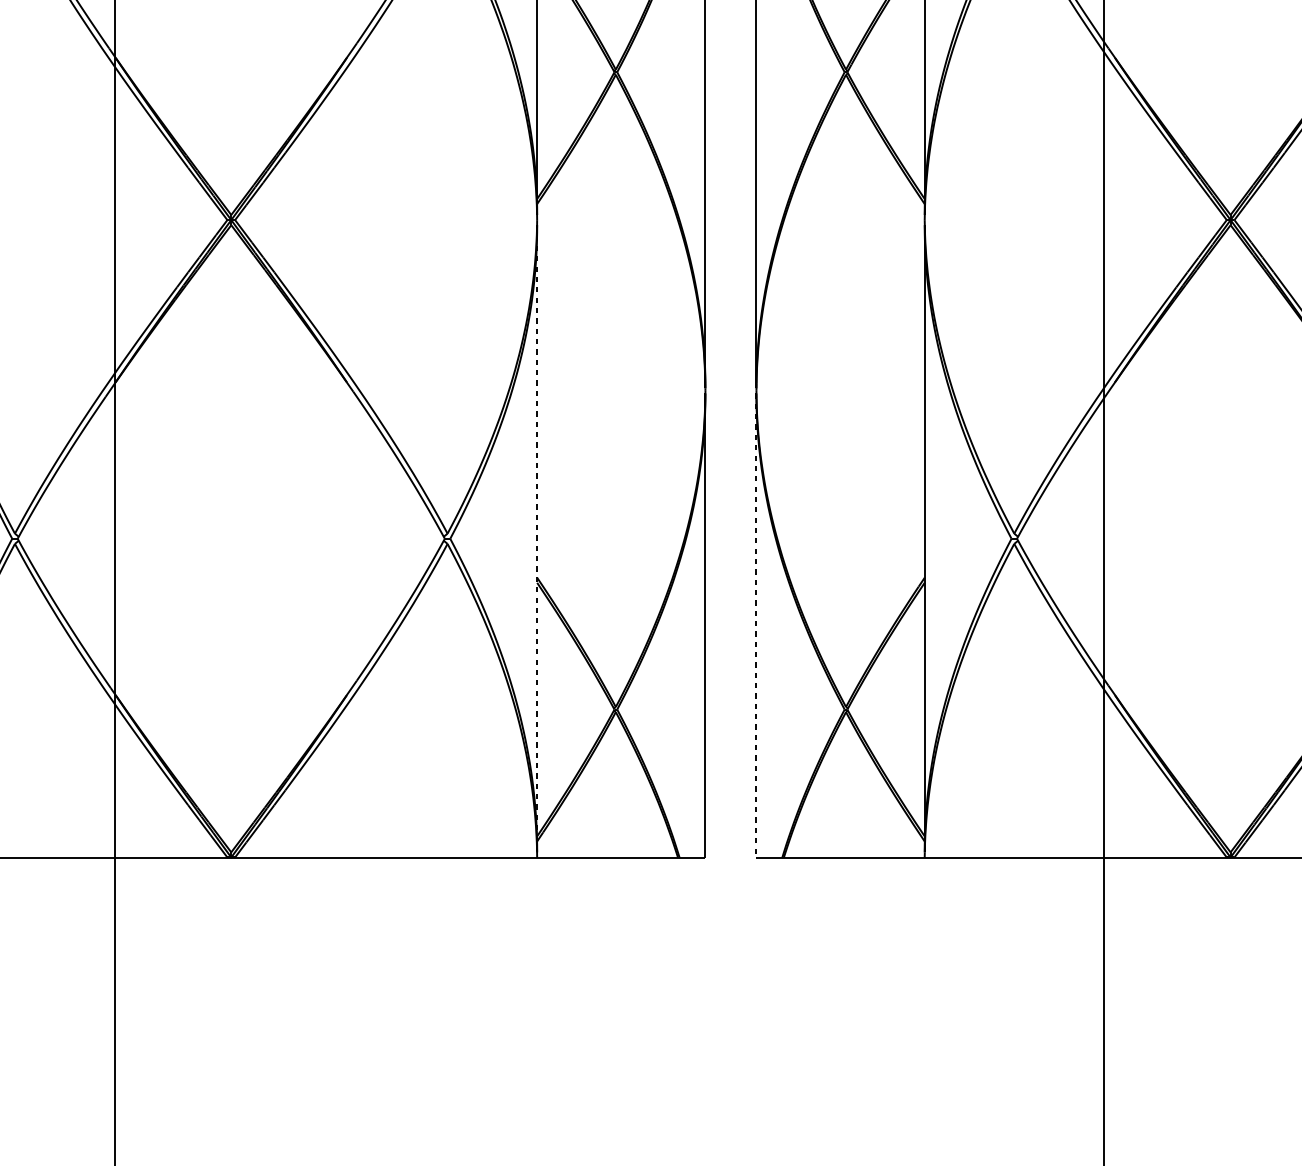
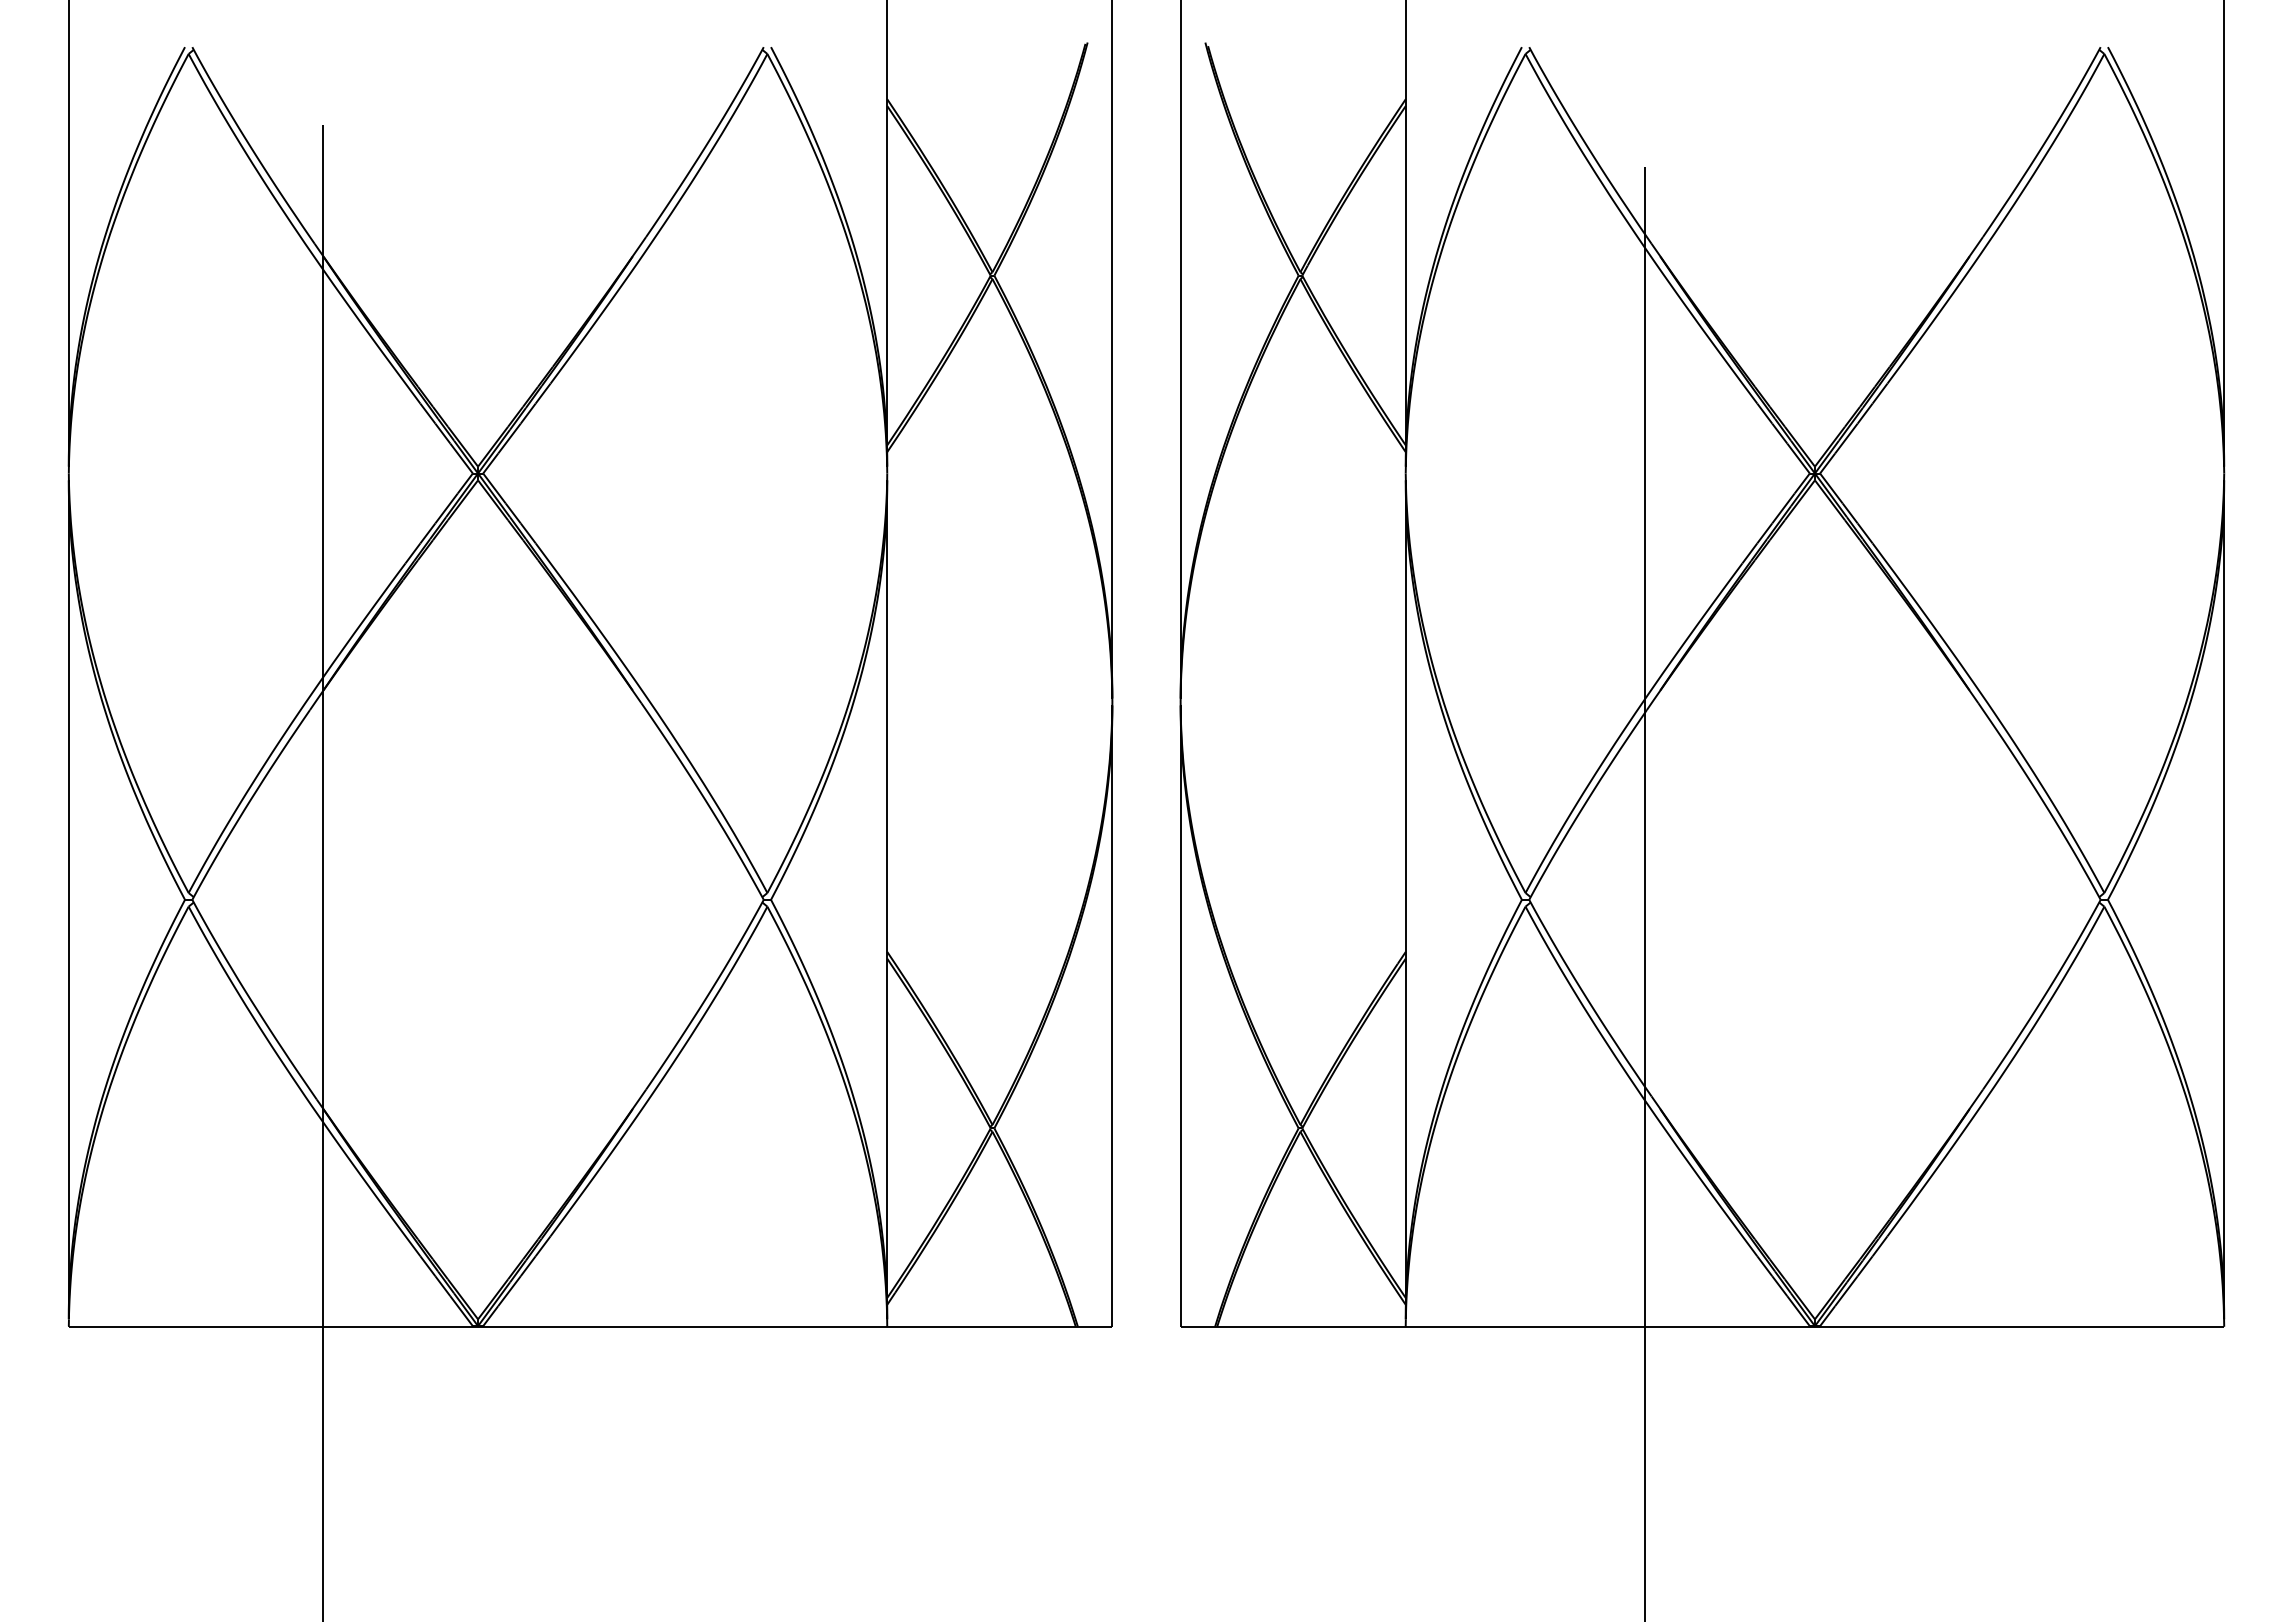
line: (537, 539) -> (887, 900), dashed -> solid
line: (756, 625) -> (1180, 1016), dashed -> solid

